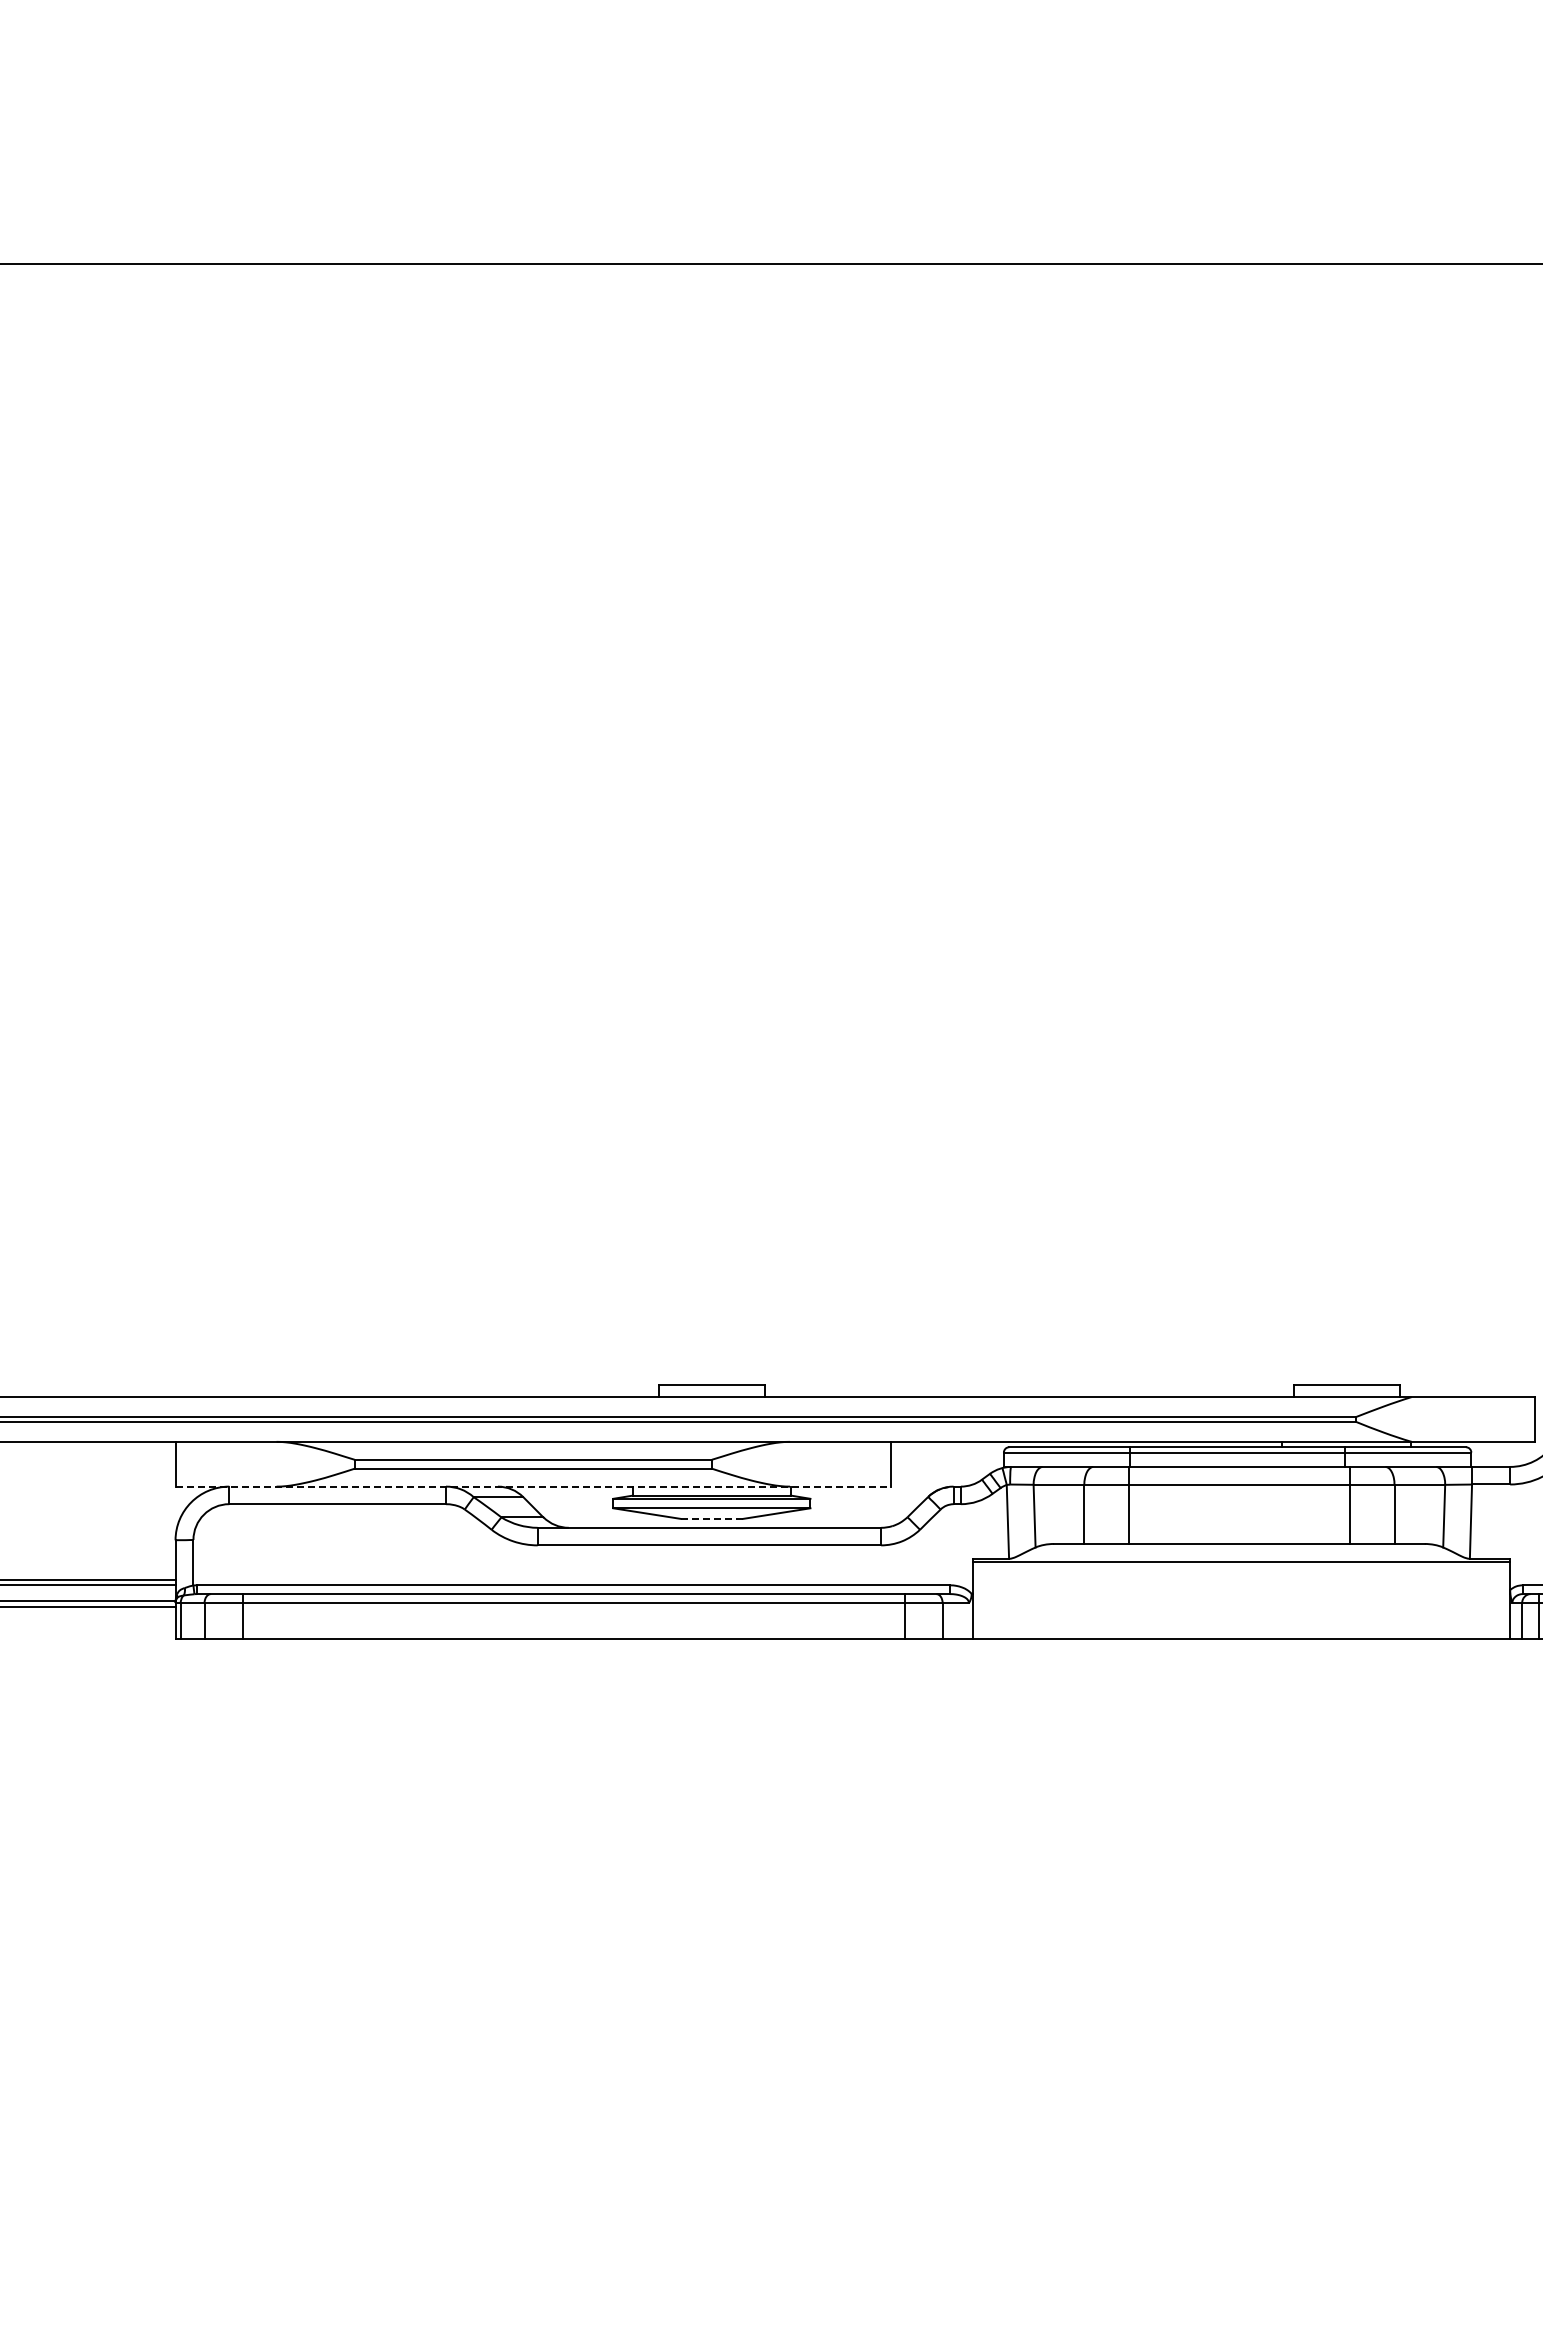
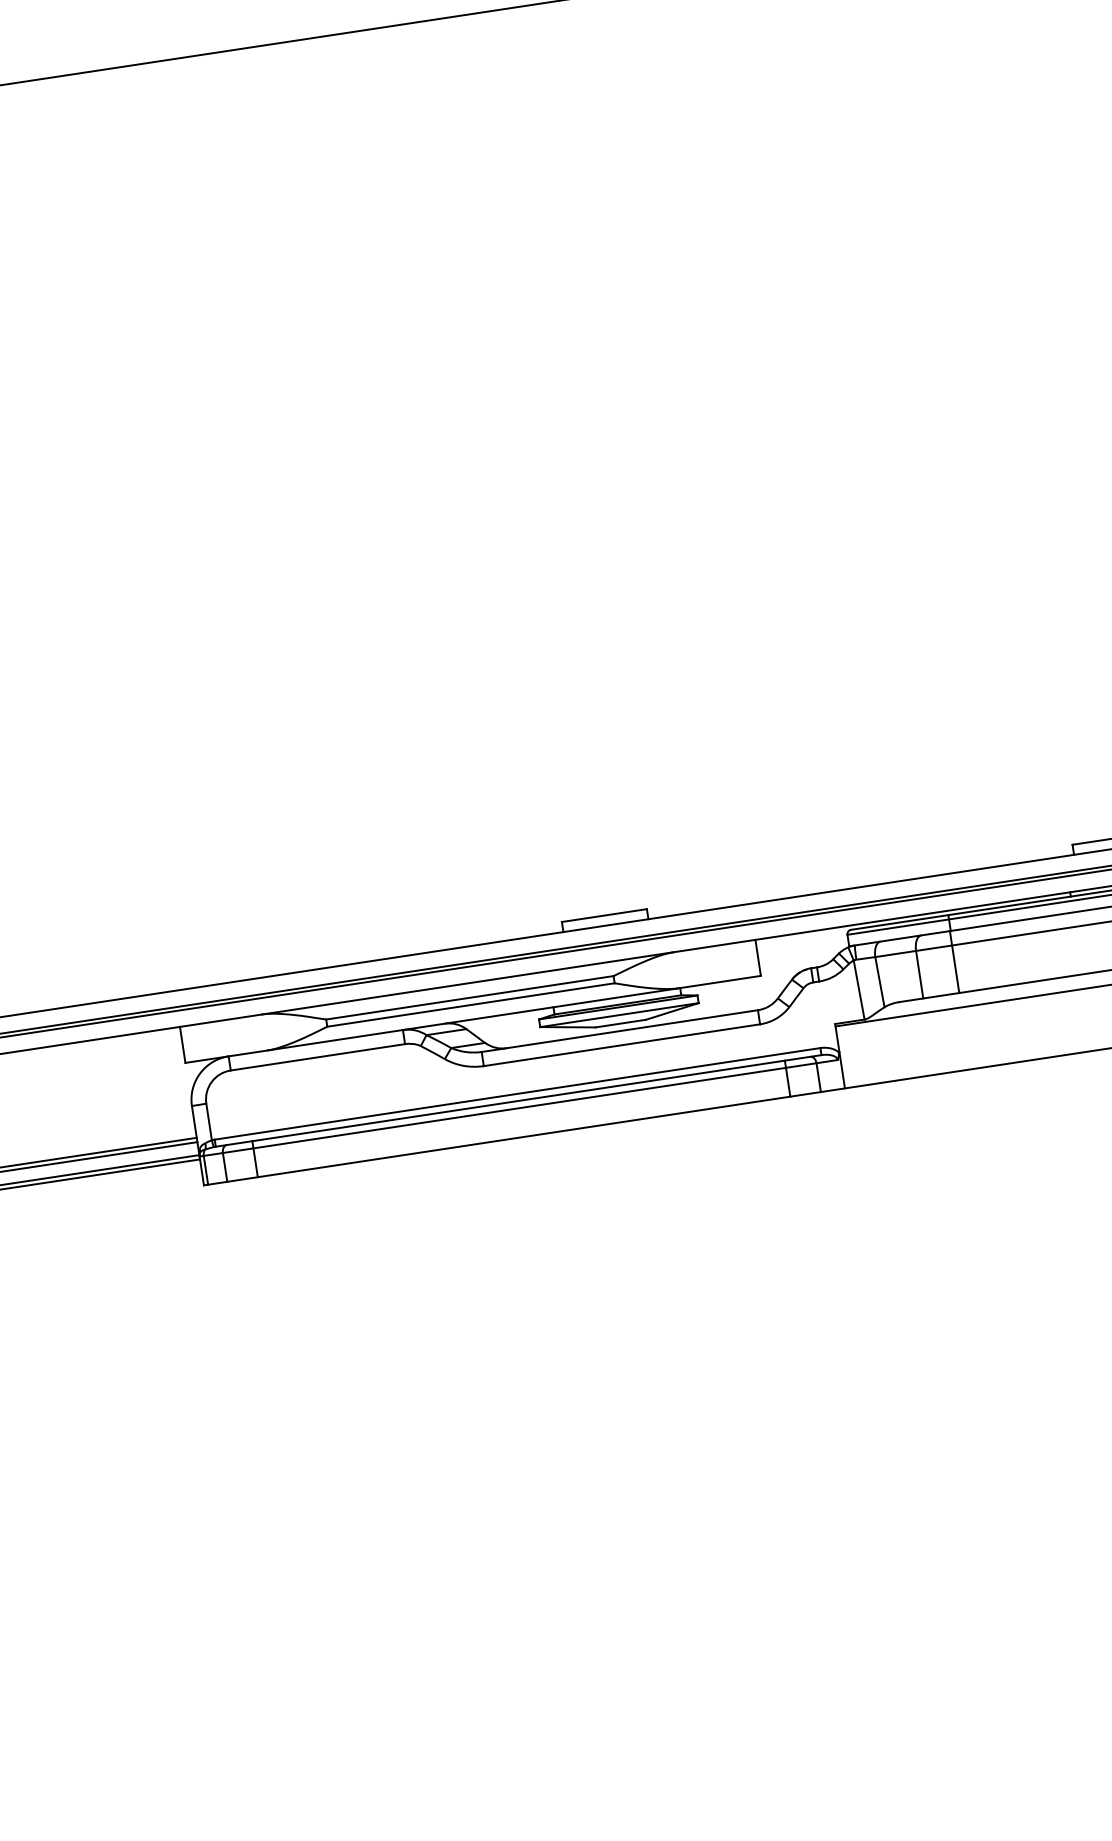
line: (533, 1486) -> (473, 1019), dashed -> solid
line: (712, 1518) -> (621, 1023), dashed -> solid

